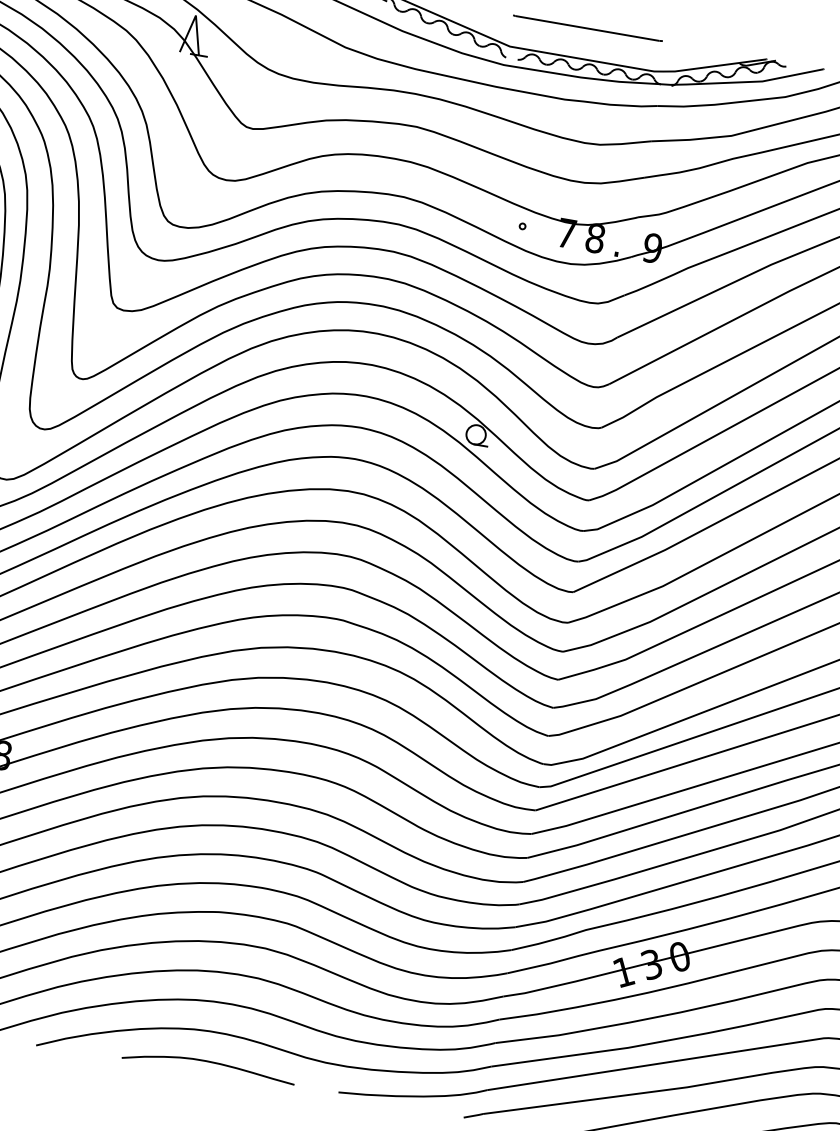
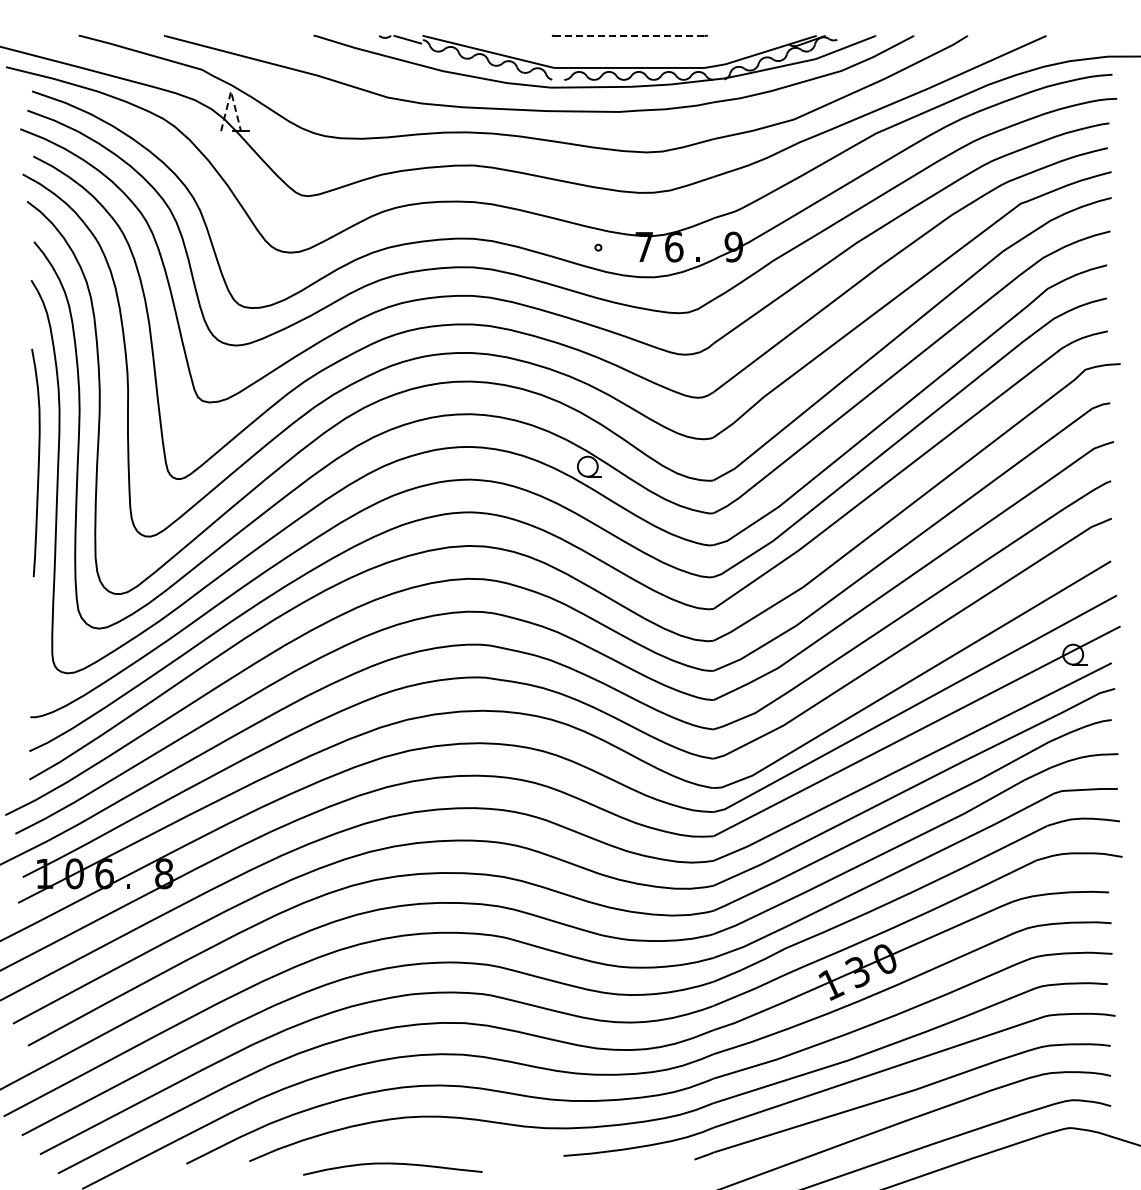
line: (196, 15) -> (231, 91), solid -> dashed
line: (586, 28) -> (628, 36), solid -> dashed
text: (595, 237) -> (674, 246), 8 -> 6
curve: (209, 1062) -> (392, 1164), moved

